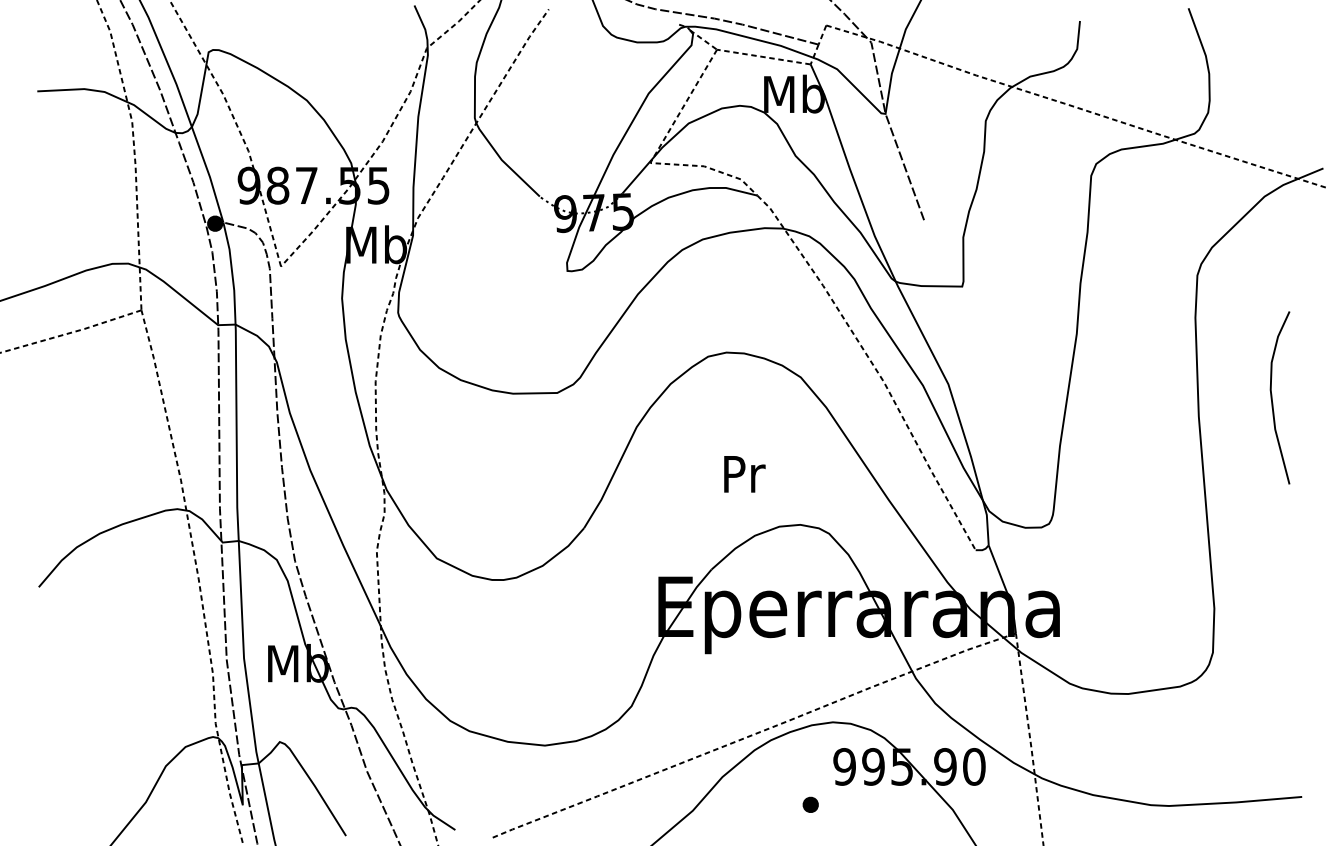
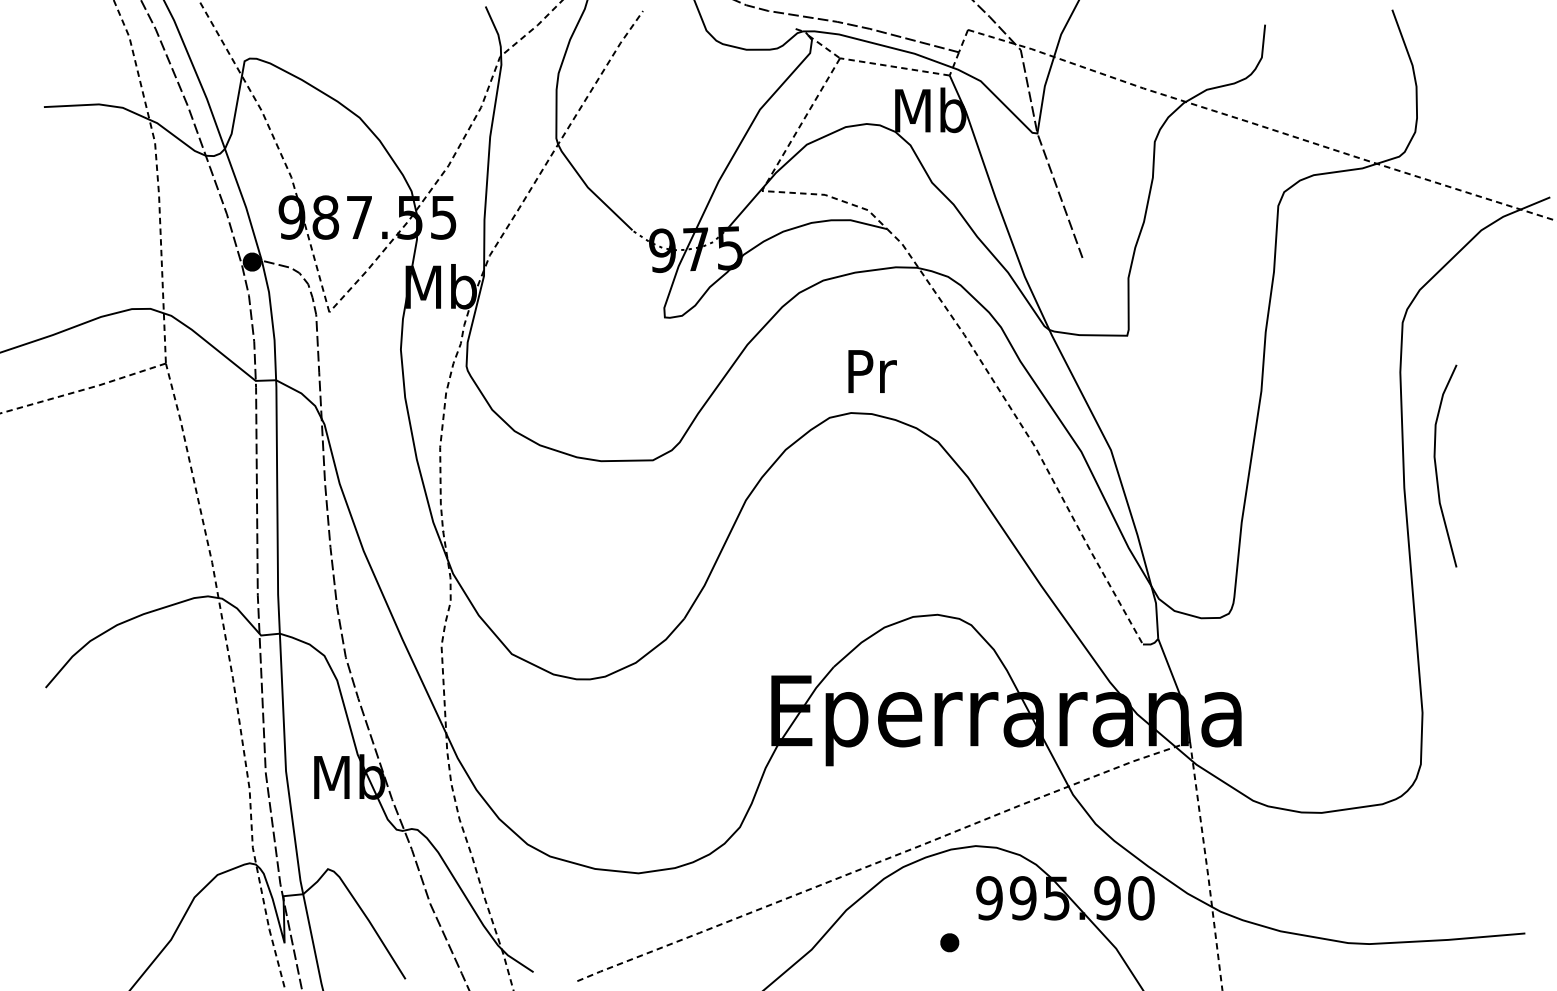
curve: (1272, 397) -> (1436, 465), moved
text: (744, 474) -> (872, 371), moved

